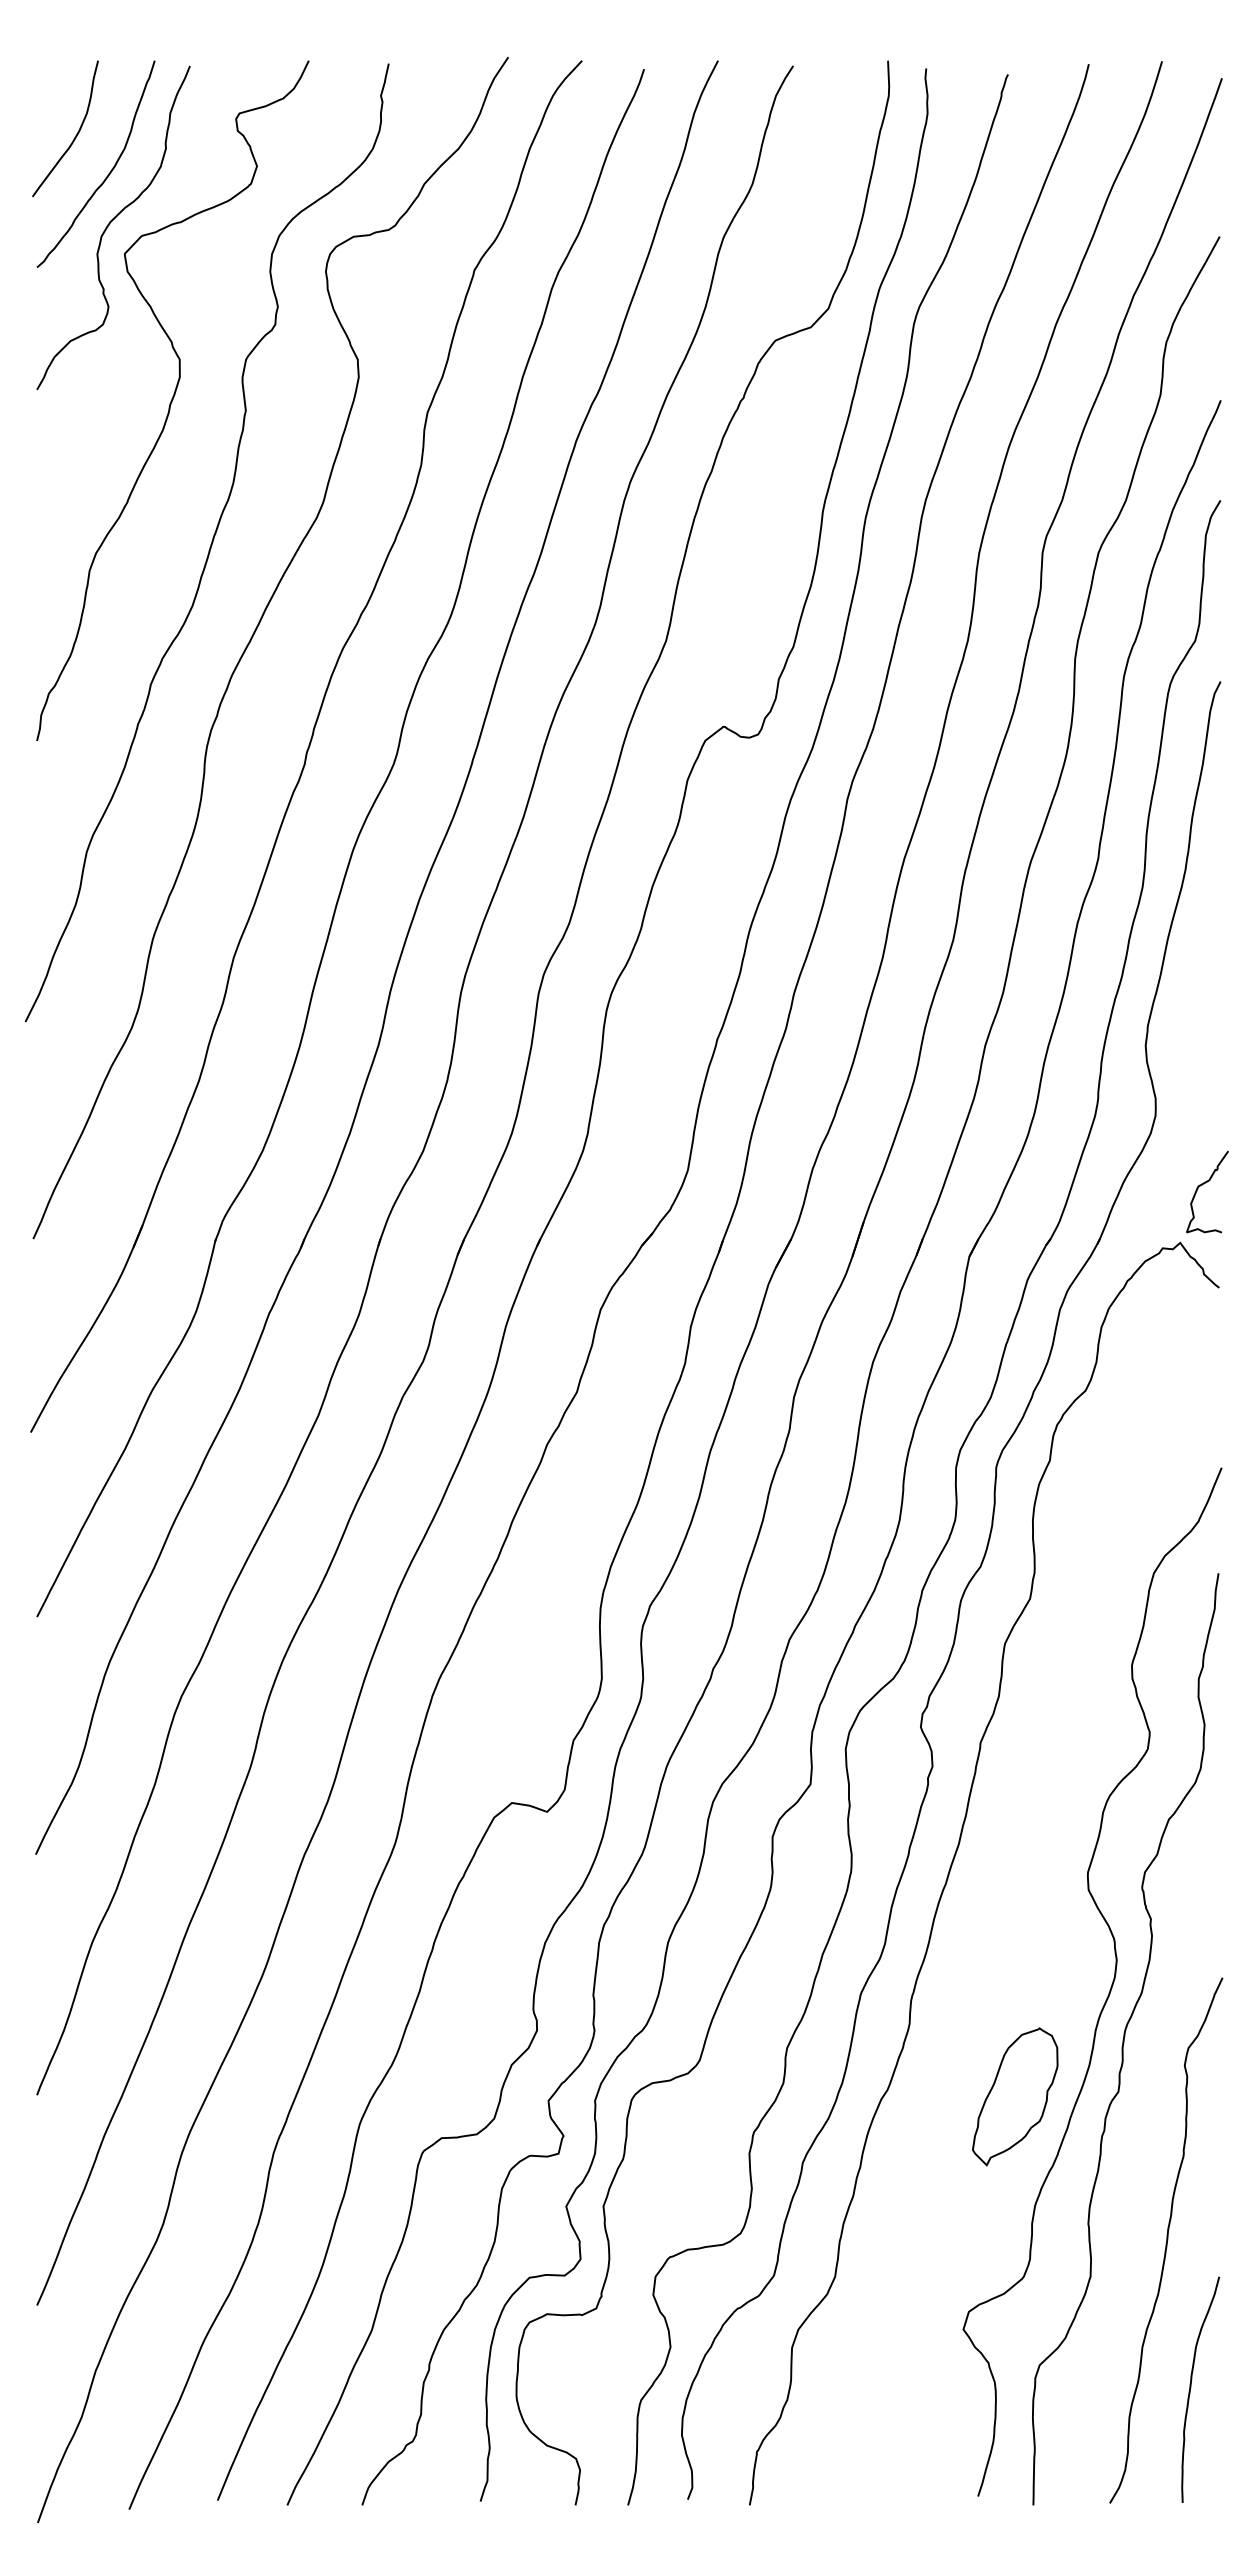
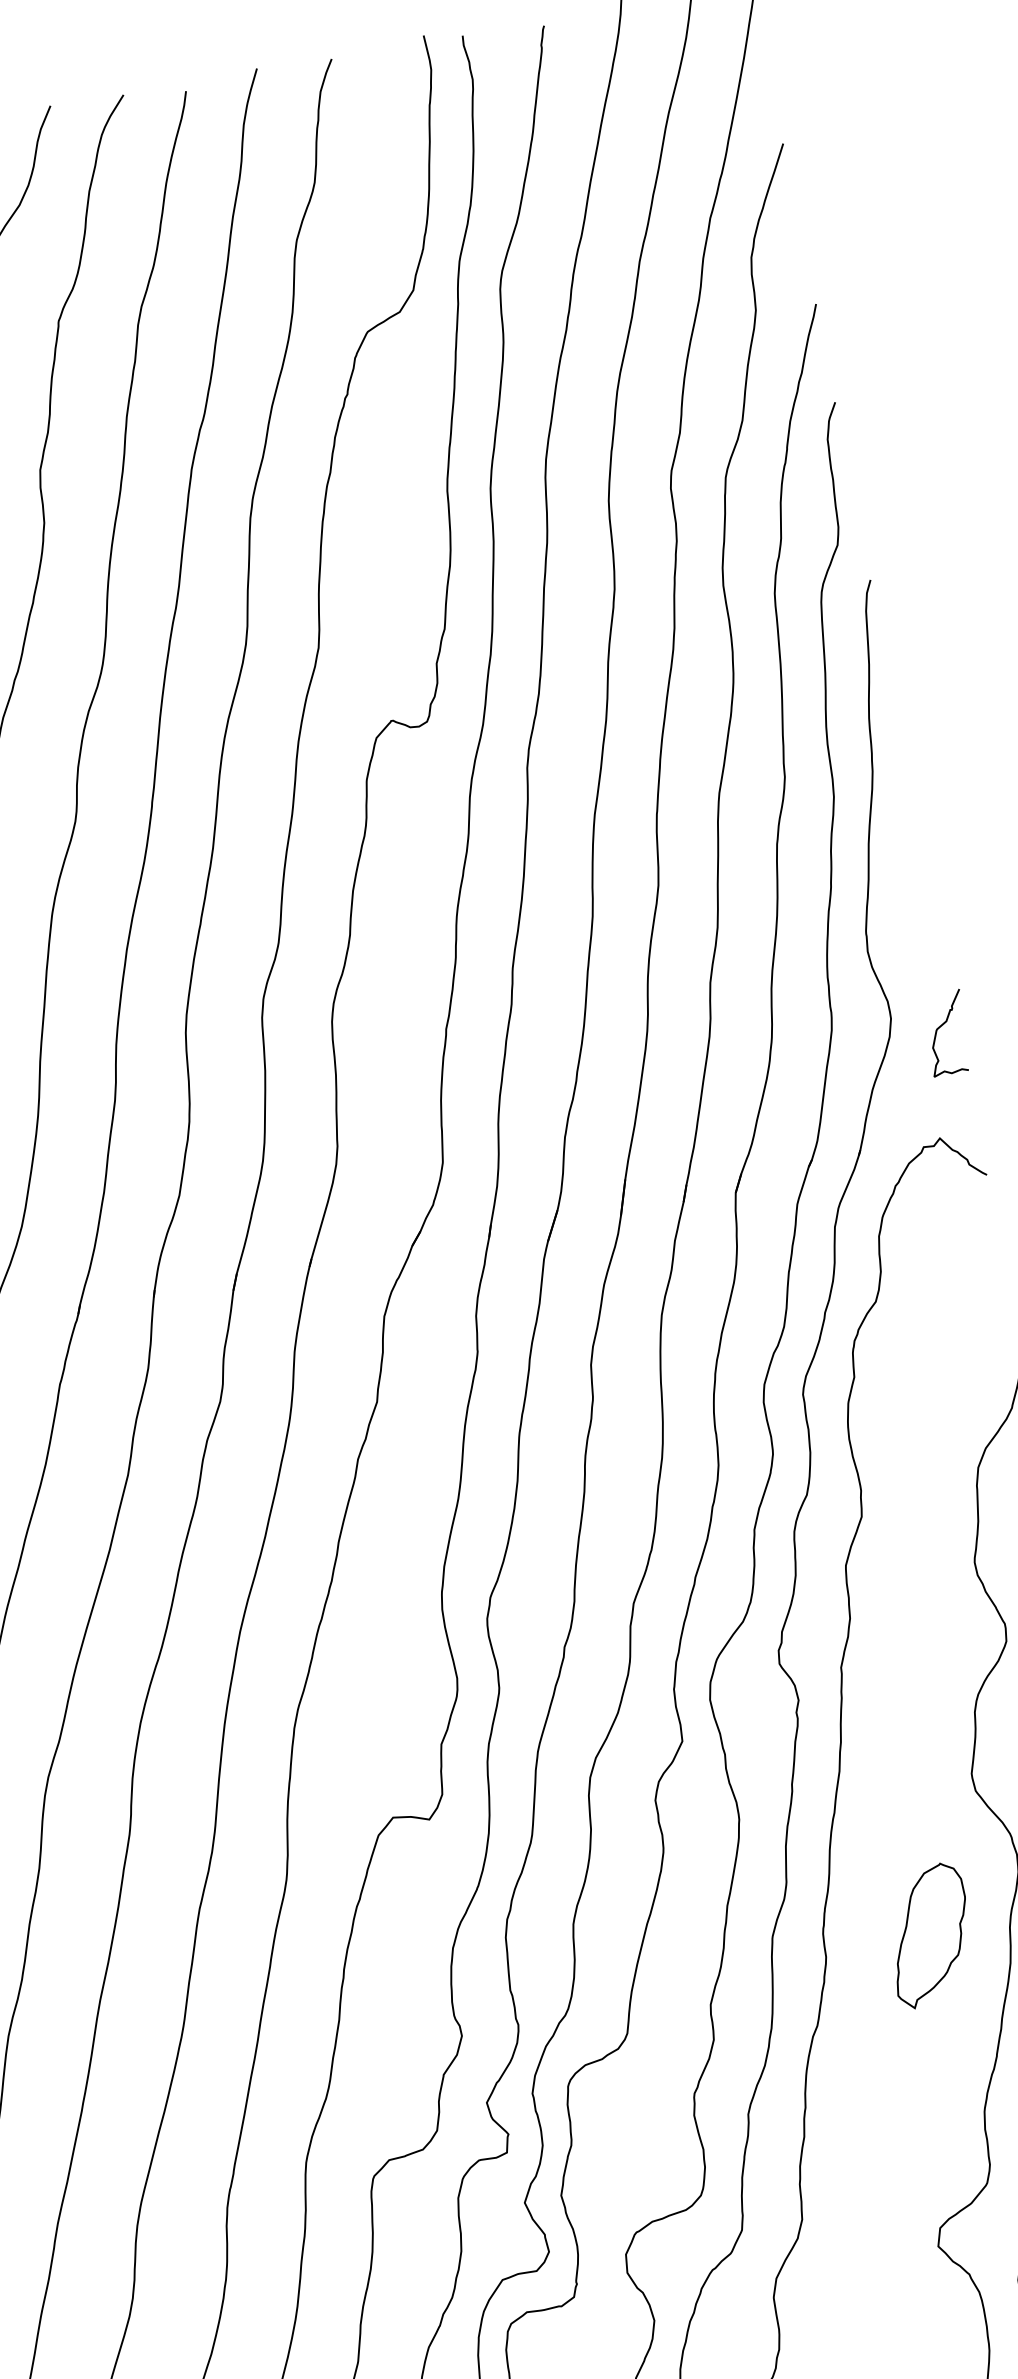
curve: (1204, 1184) -> (942, 1026), moved
part: (1015, 2096) -> (929, 1935), moved

